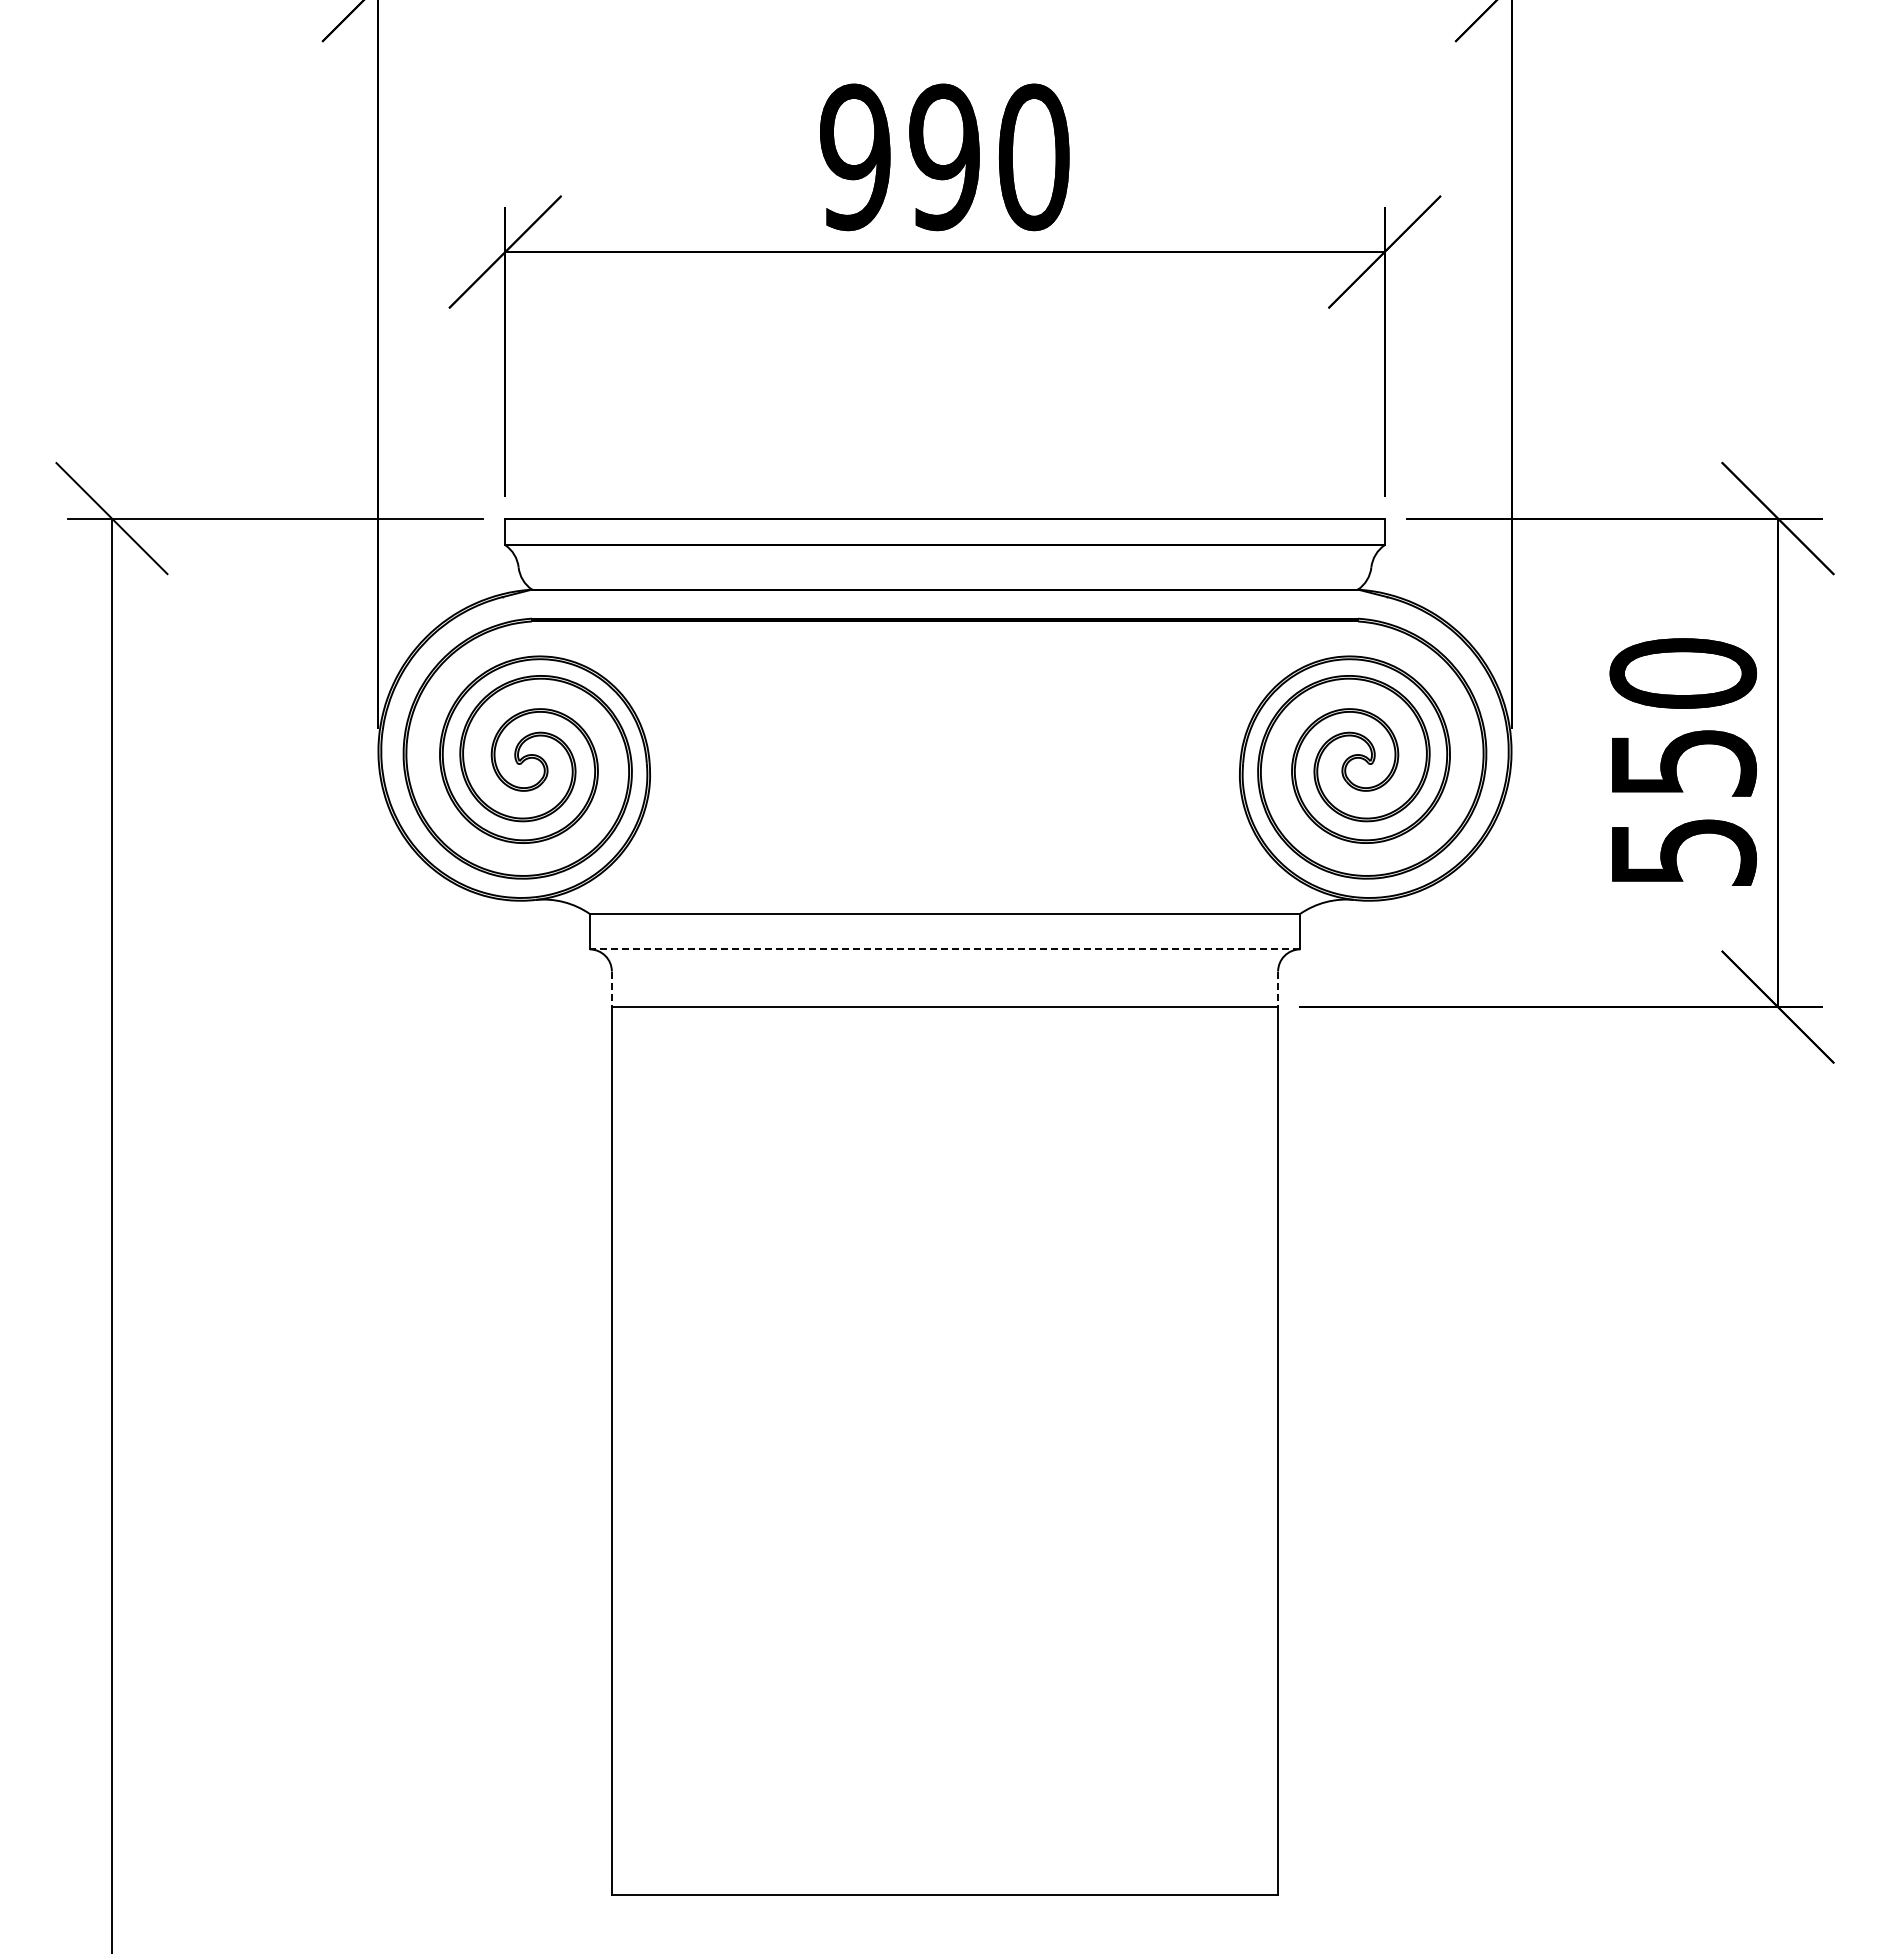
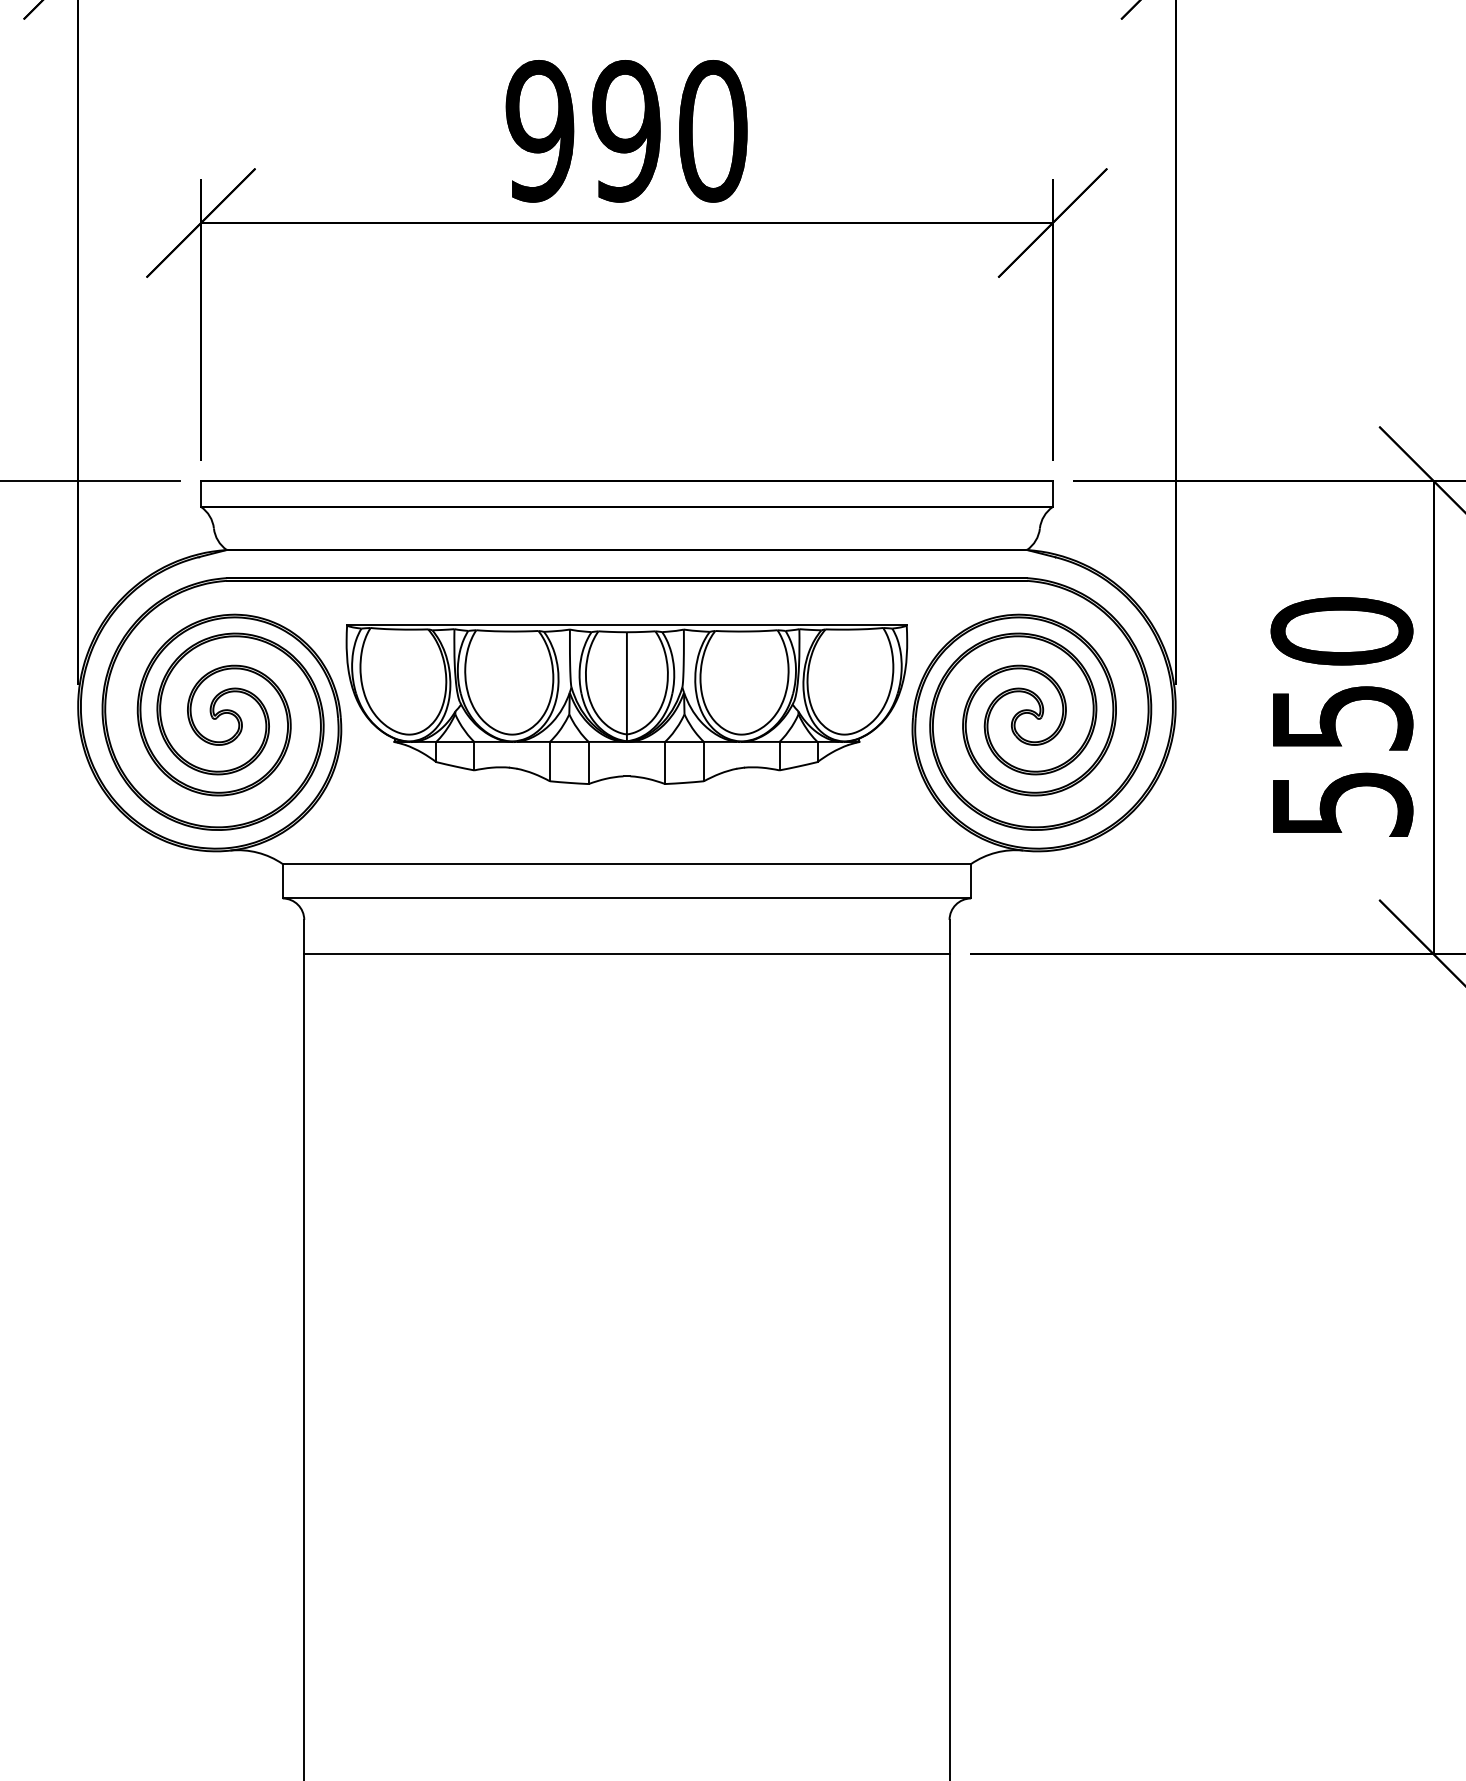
part: (944, 749) -> (626, 704), added
line: (944, 949) -> (626, 898), dashed -> solid
line: (611, 989) -> (303, 937), dashed -> solid
line: (1278, 989) -> (949, 937), dashed -> solid

